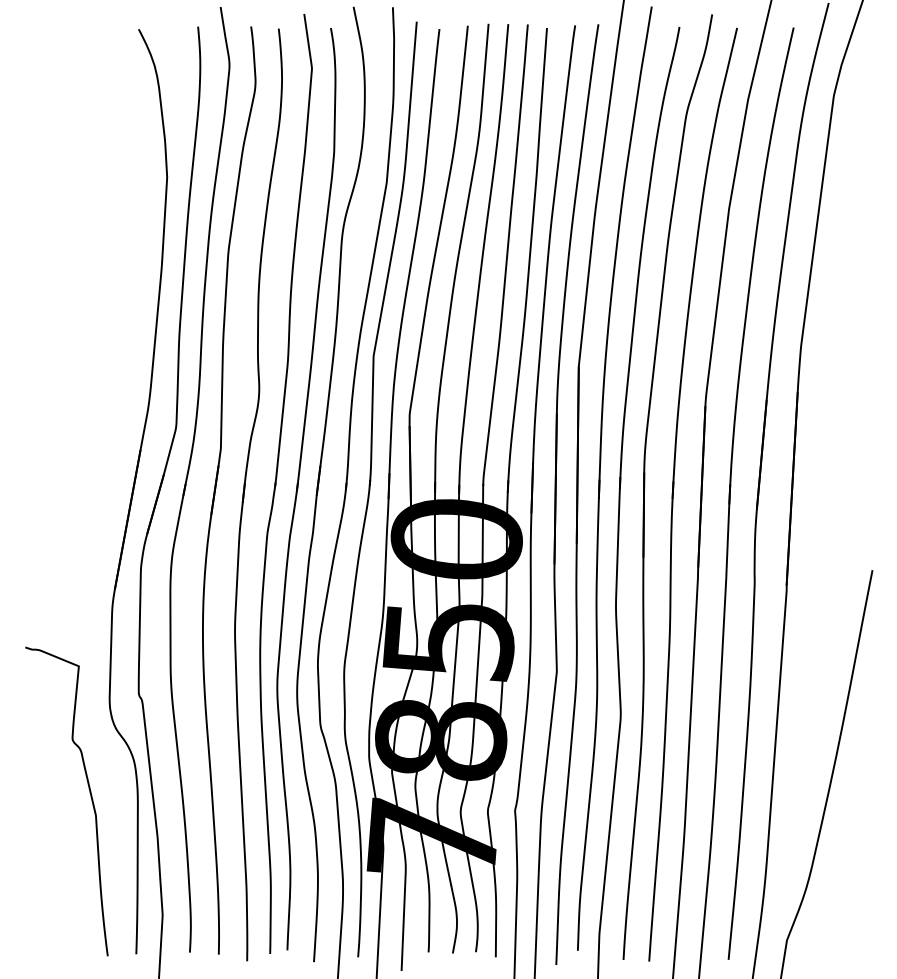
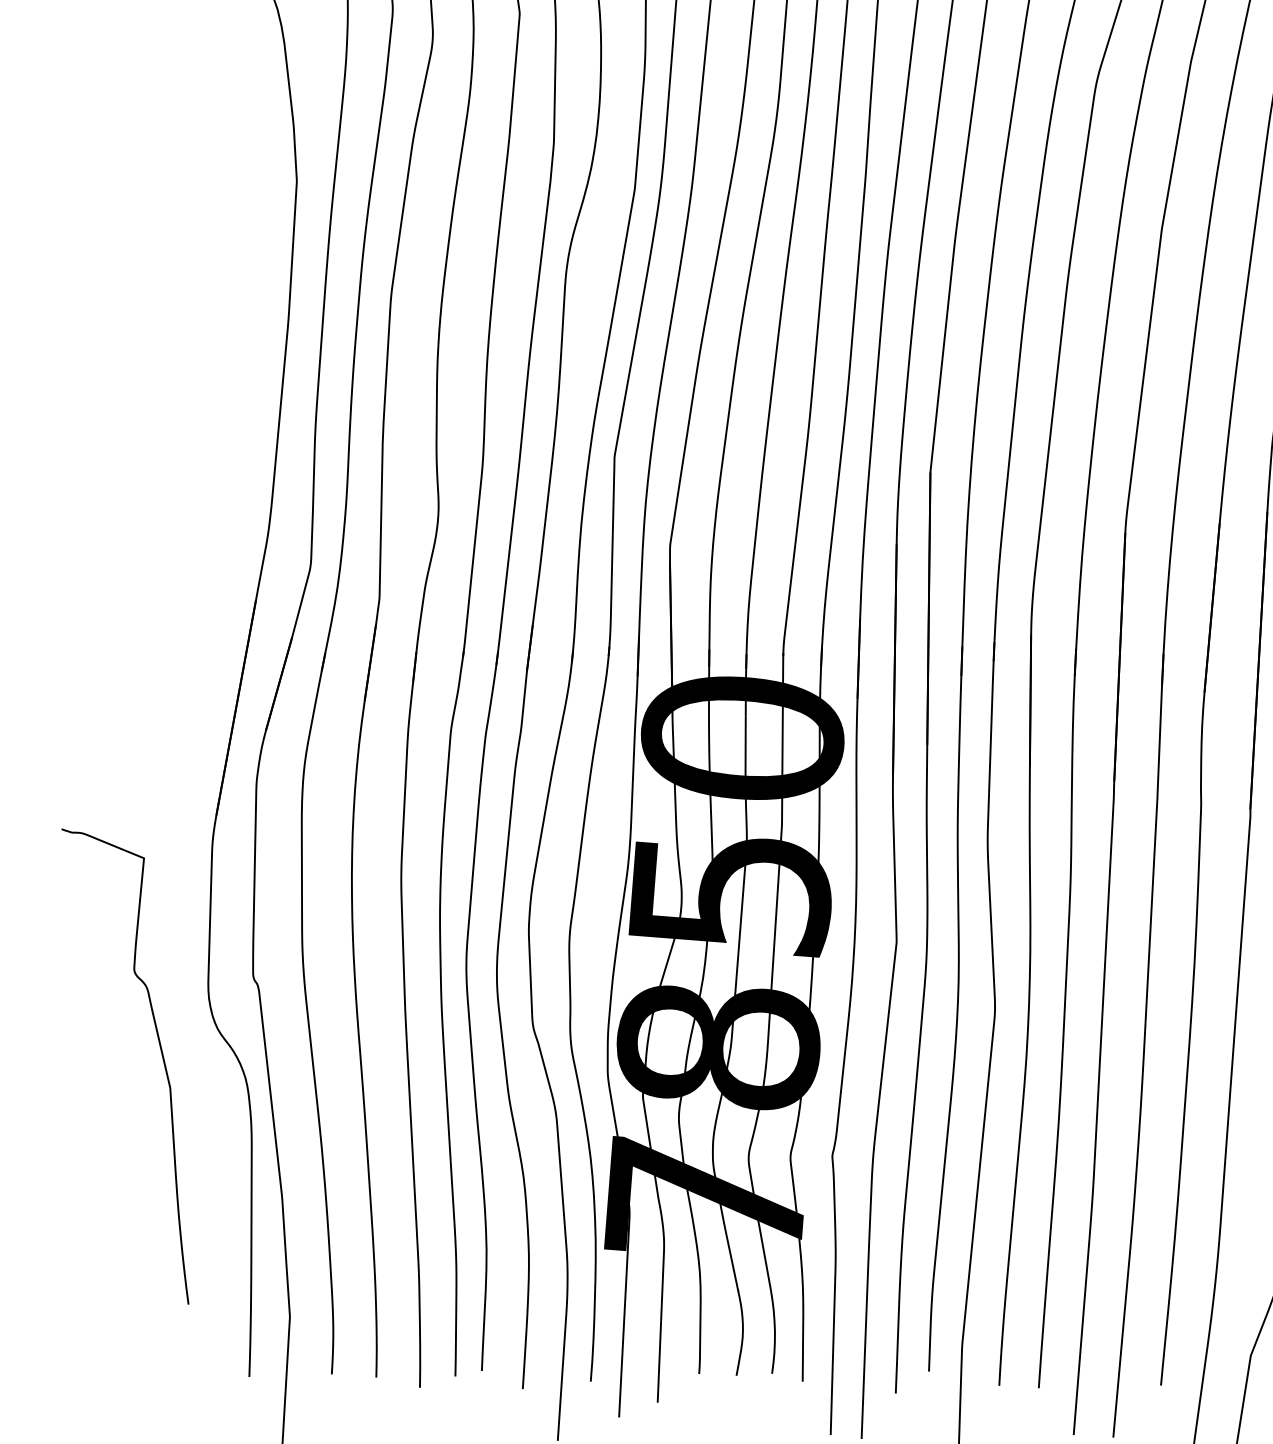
curve: (90, 797) -> (161, 1060), moved

